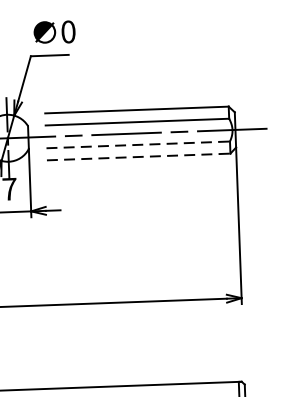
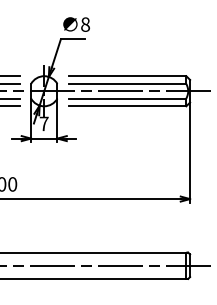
text: (68, 31) -> (85, 24), 0 -> 8
line: (138, 144) -> (127, 98), dashed -> solid
line: (138, 157) -> (127, 106), dashed -> solid

